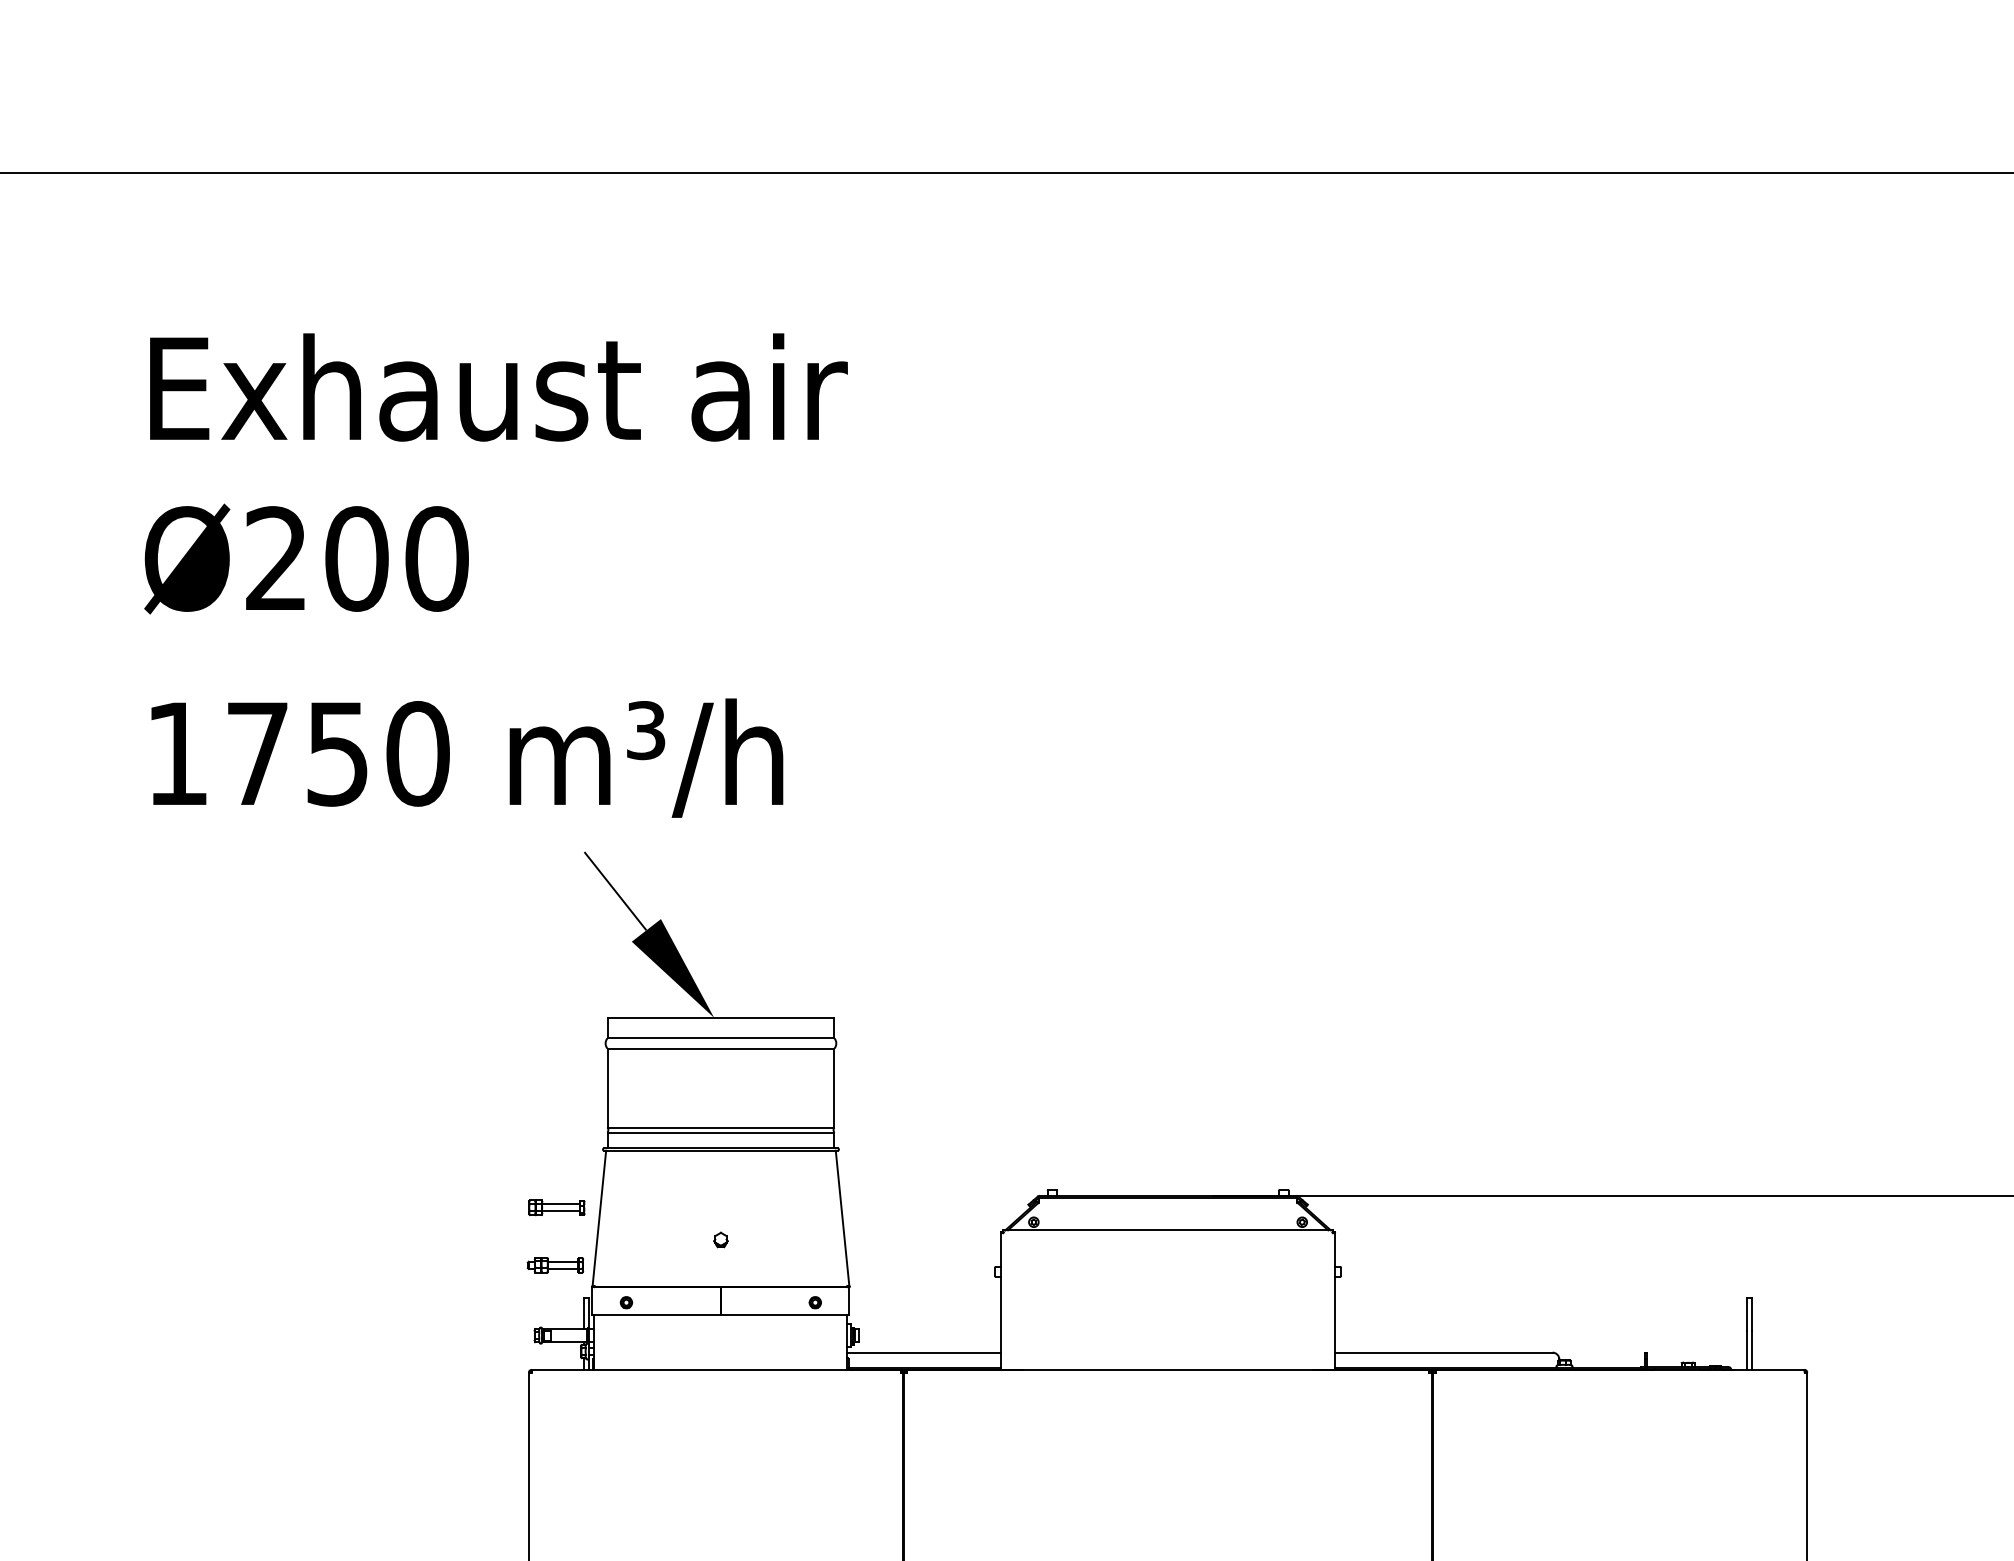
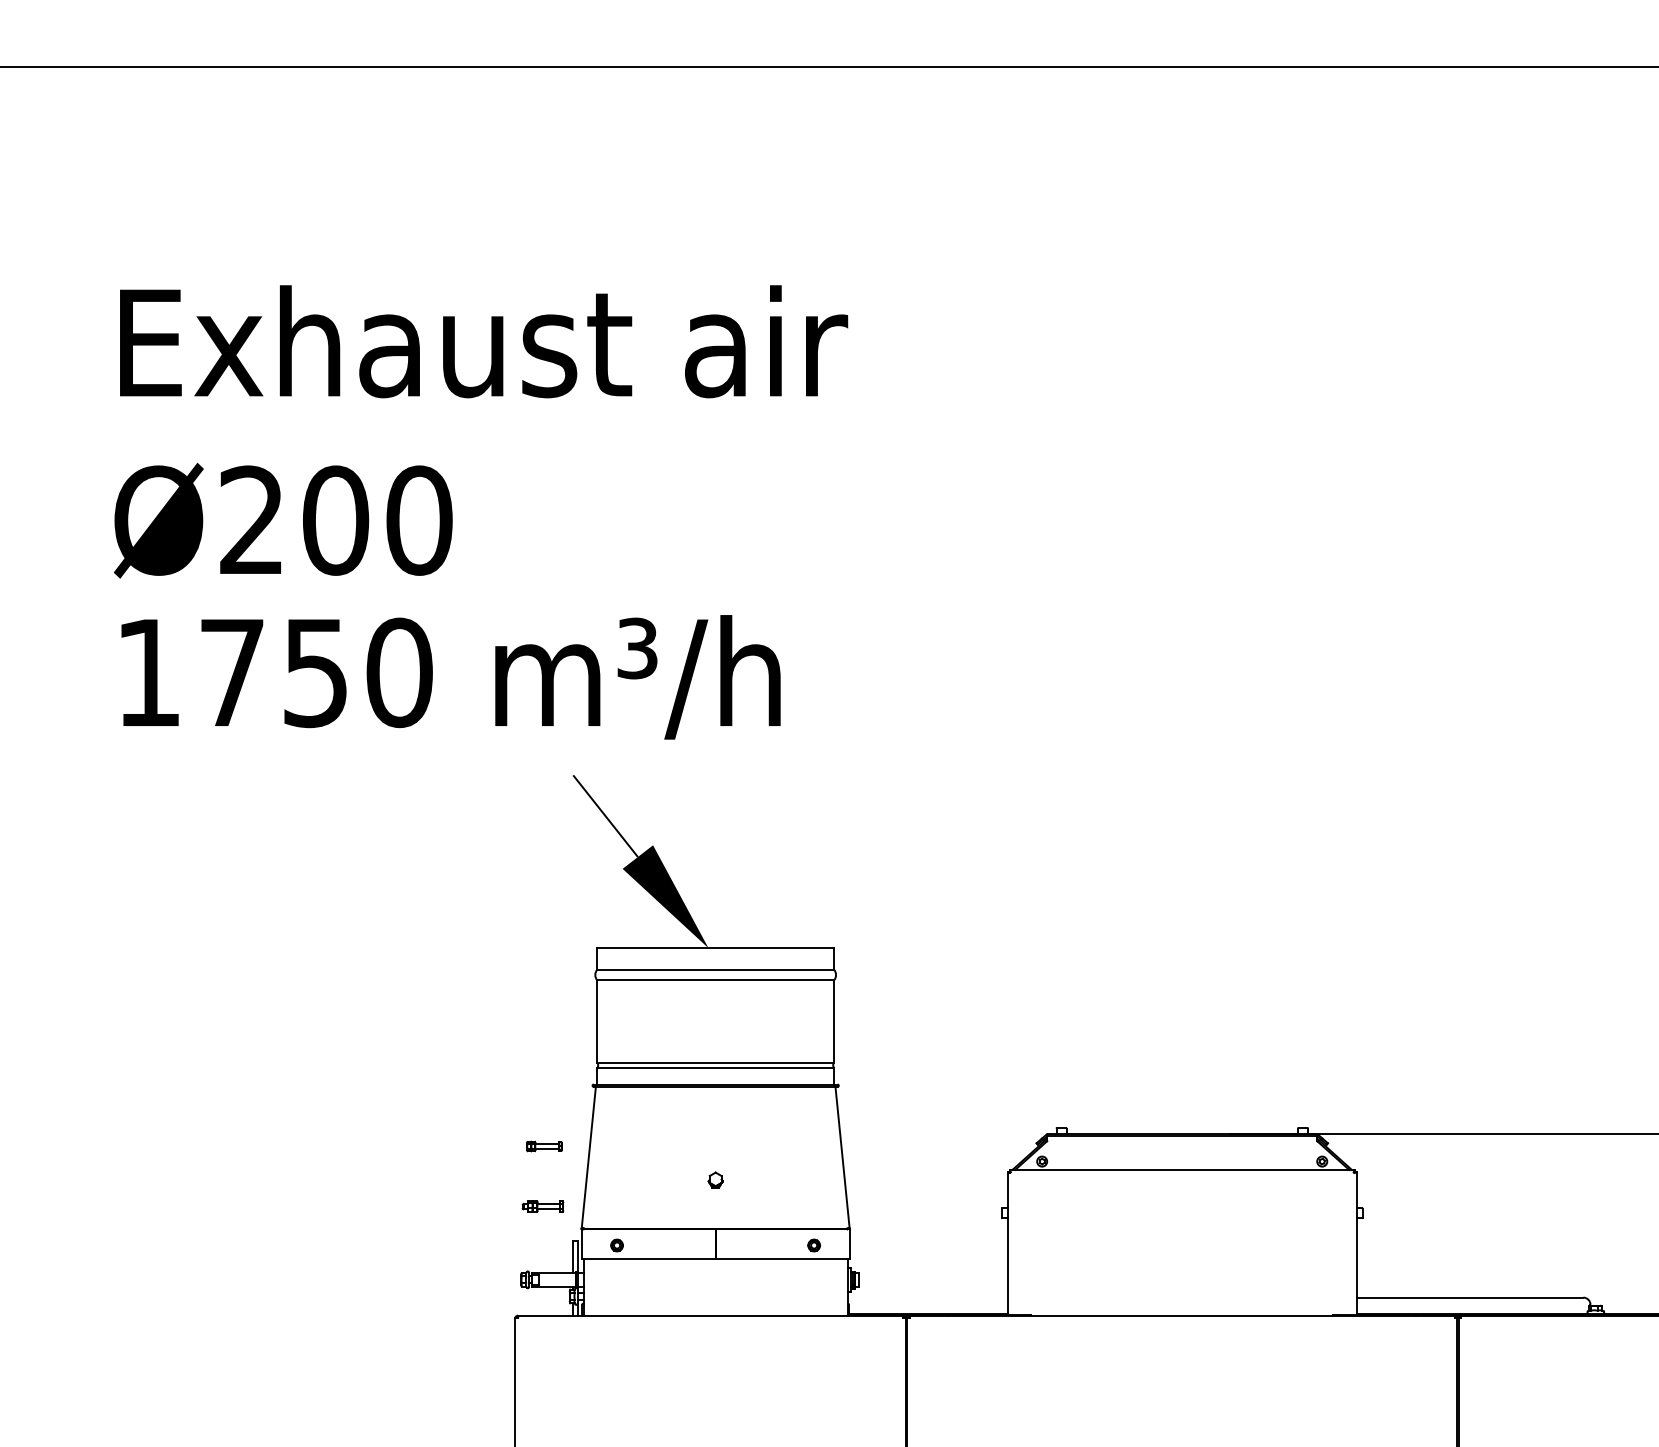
text: (495, 473) -> (480, 431), moved
part: (556, 1207) -> (544, 1146), size x0.6
part: (555, 1265) -> (543, 1206), size x0.7
line: (923, 1352) -> (927, 1297), removed

